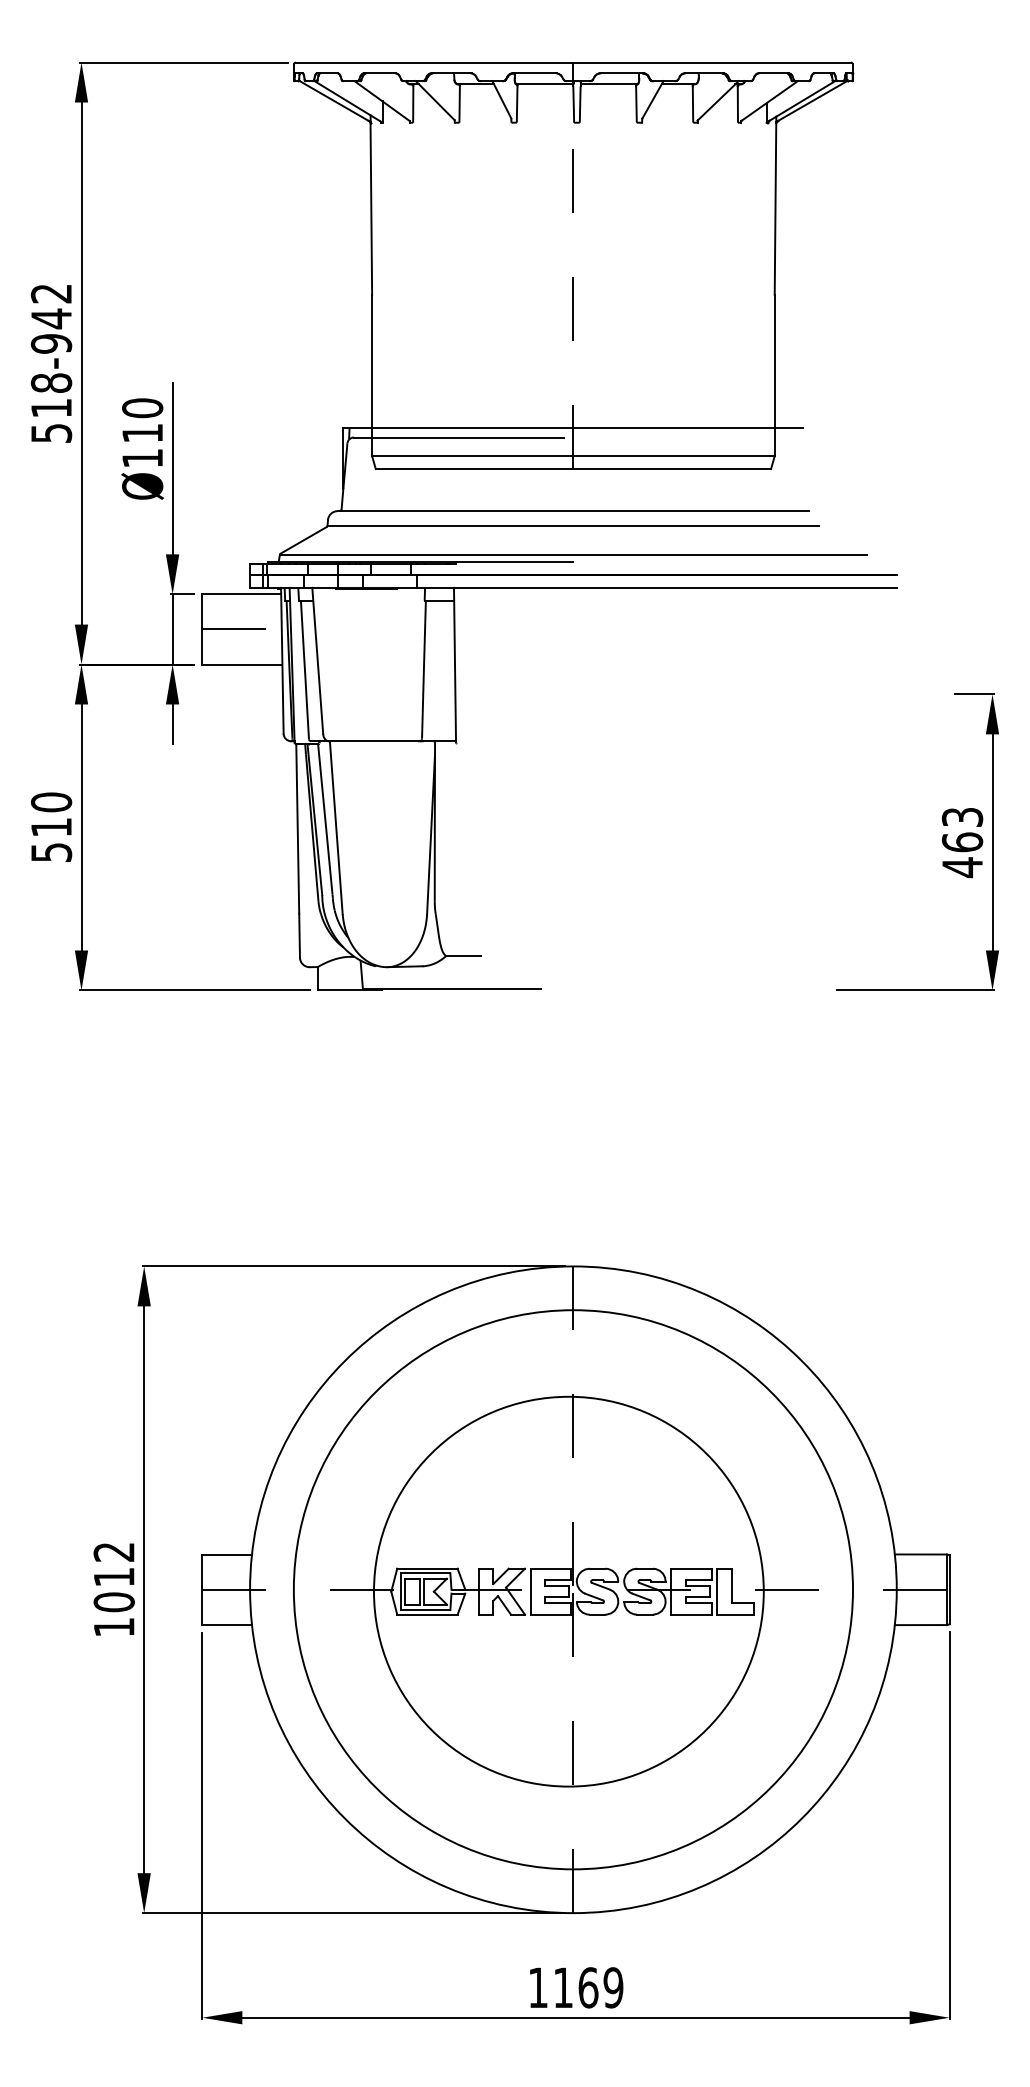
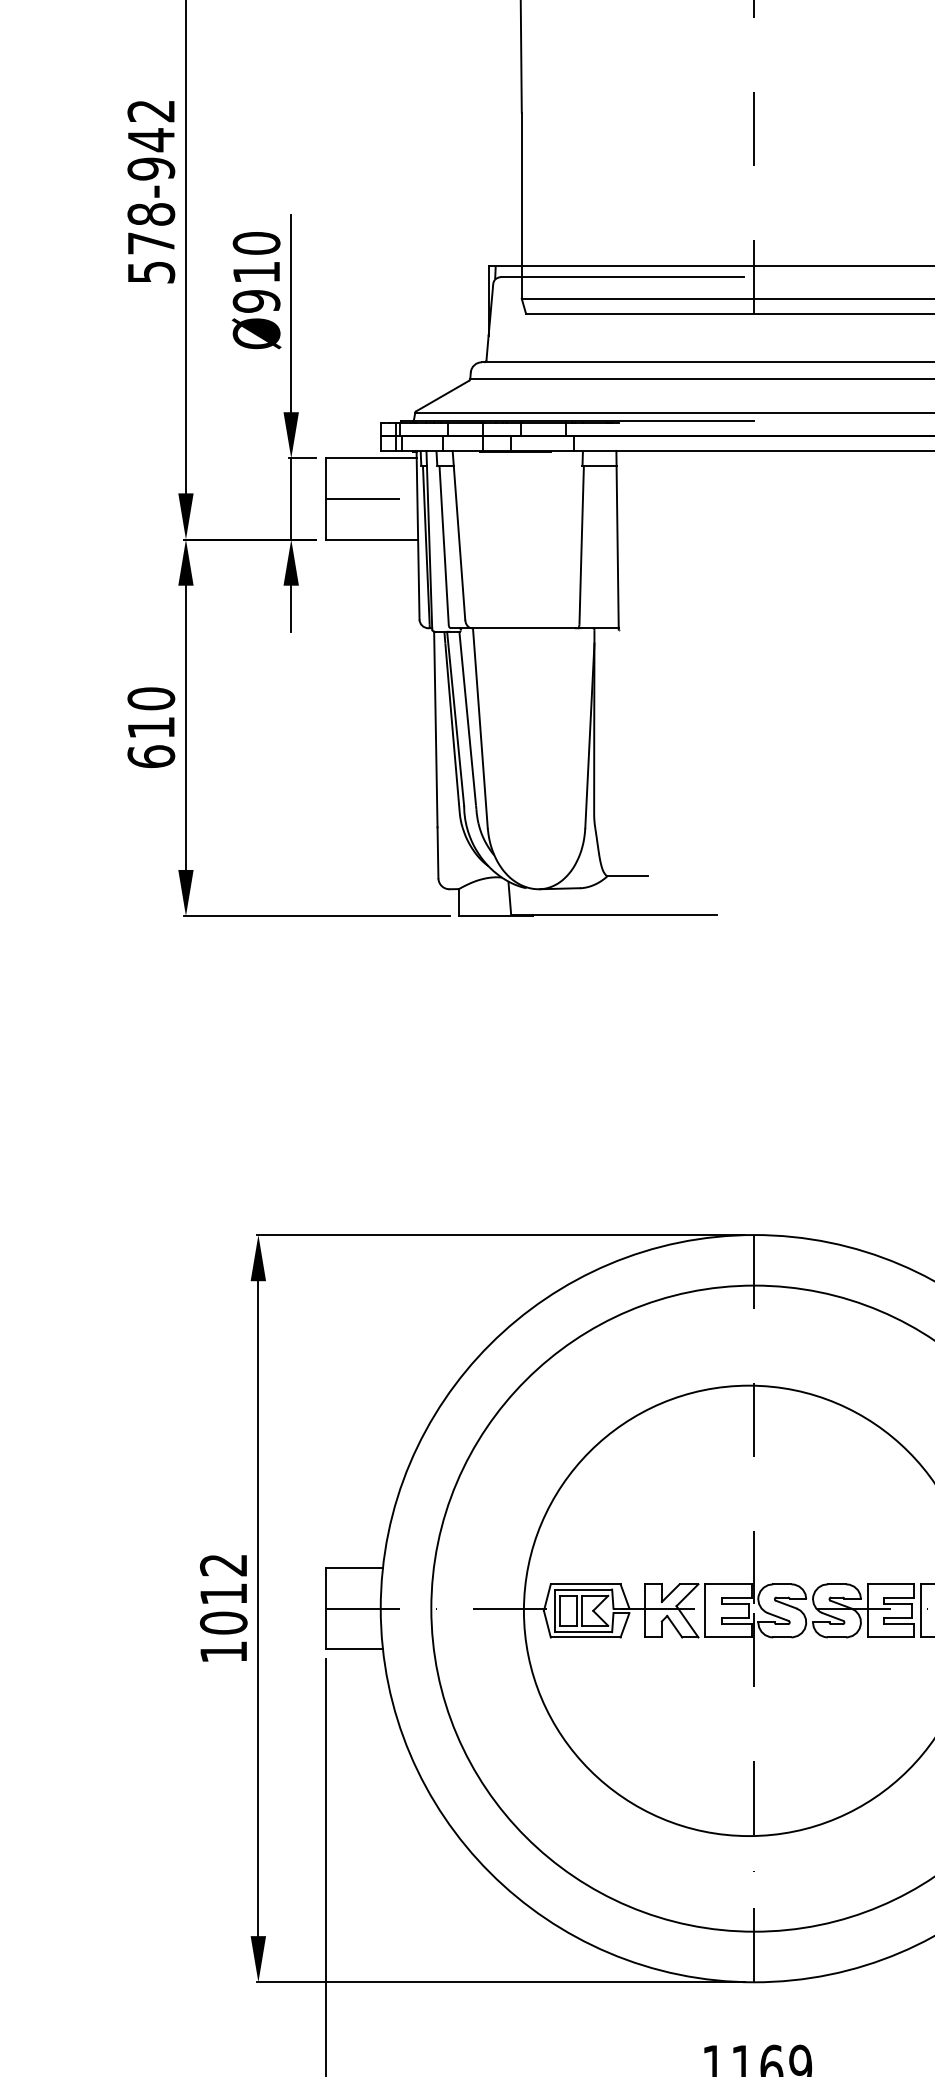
text: (51, 408) -> (151, 243), 518-942 -> 578-942
text: (142, 458) -> (256, 301), Ø110 -> Ø910
text: (51, 852) -> (151, 756), 510 -> 610

